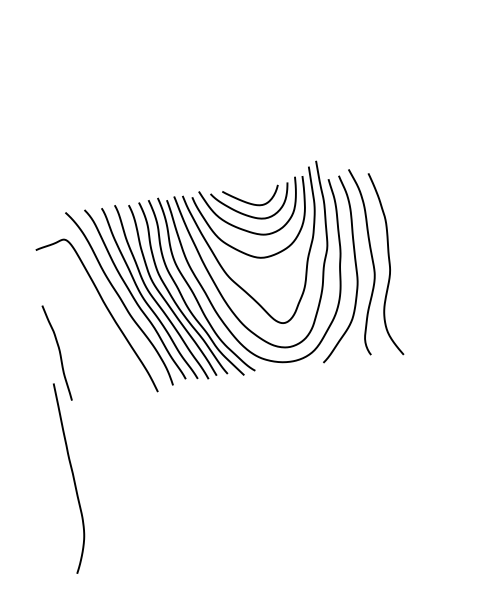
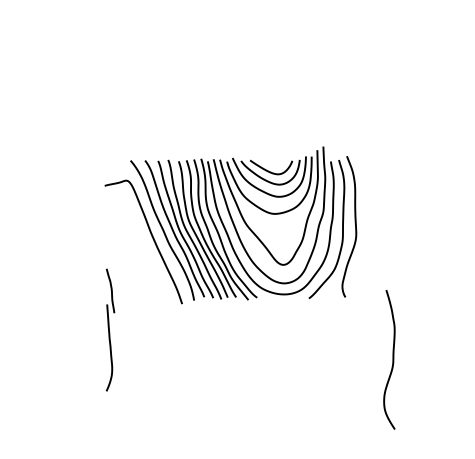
curve: (388, 263) -> (392, 359), moved
part: (68, 437) -> (110, 329), size x0.6

